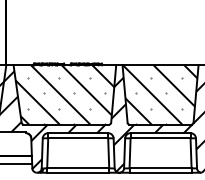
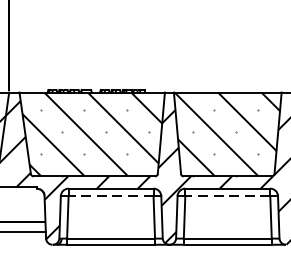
line: (78, 138) -> (111, 196), solid -> dashed
line: (160, 138) -> (227, 196), solid -> dashed

